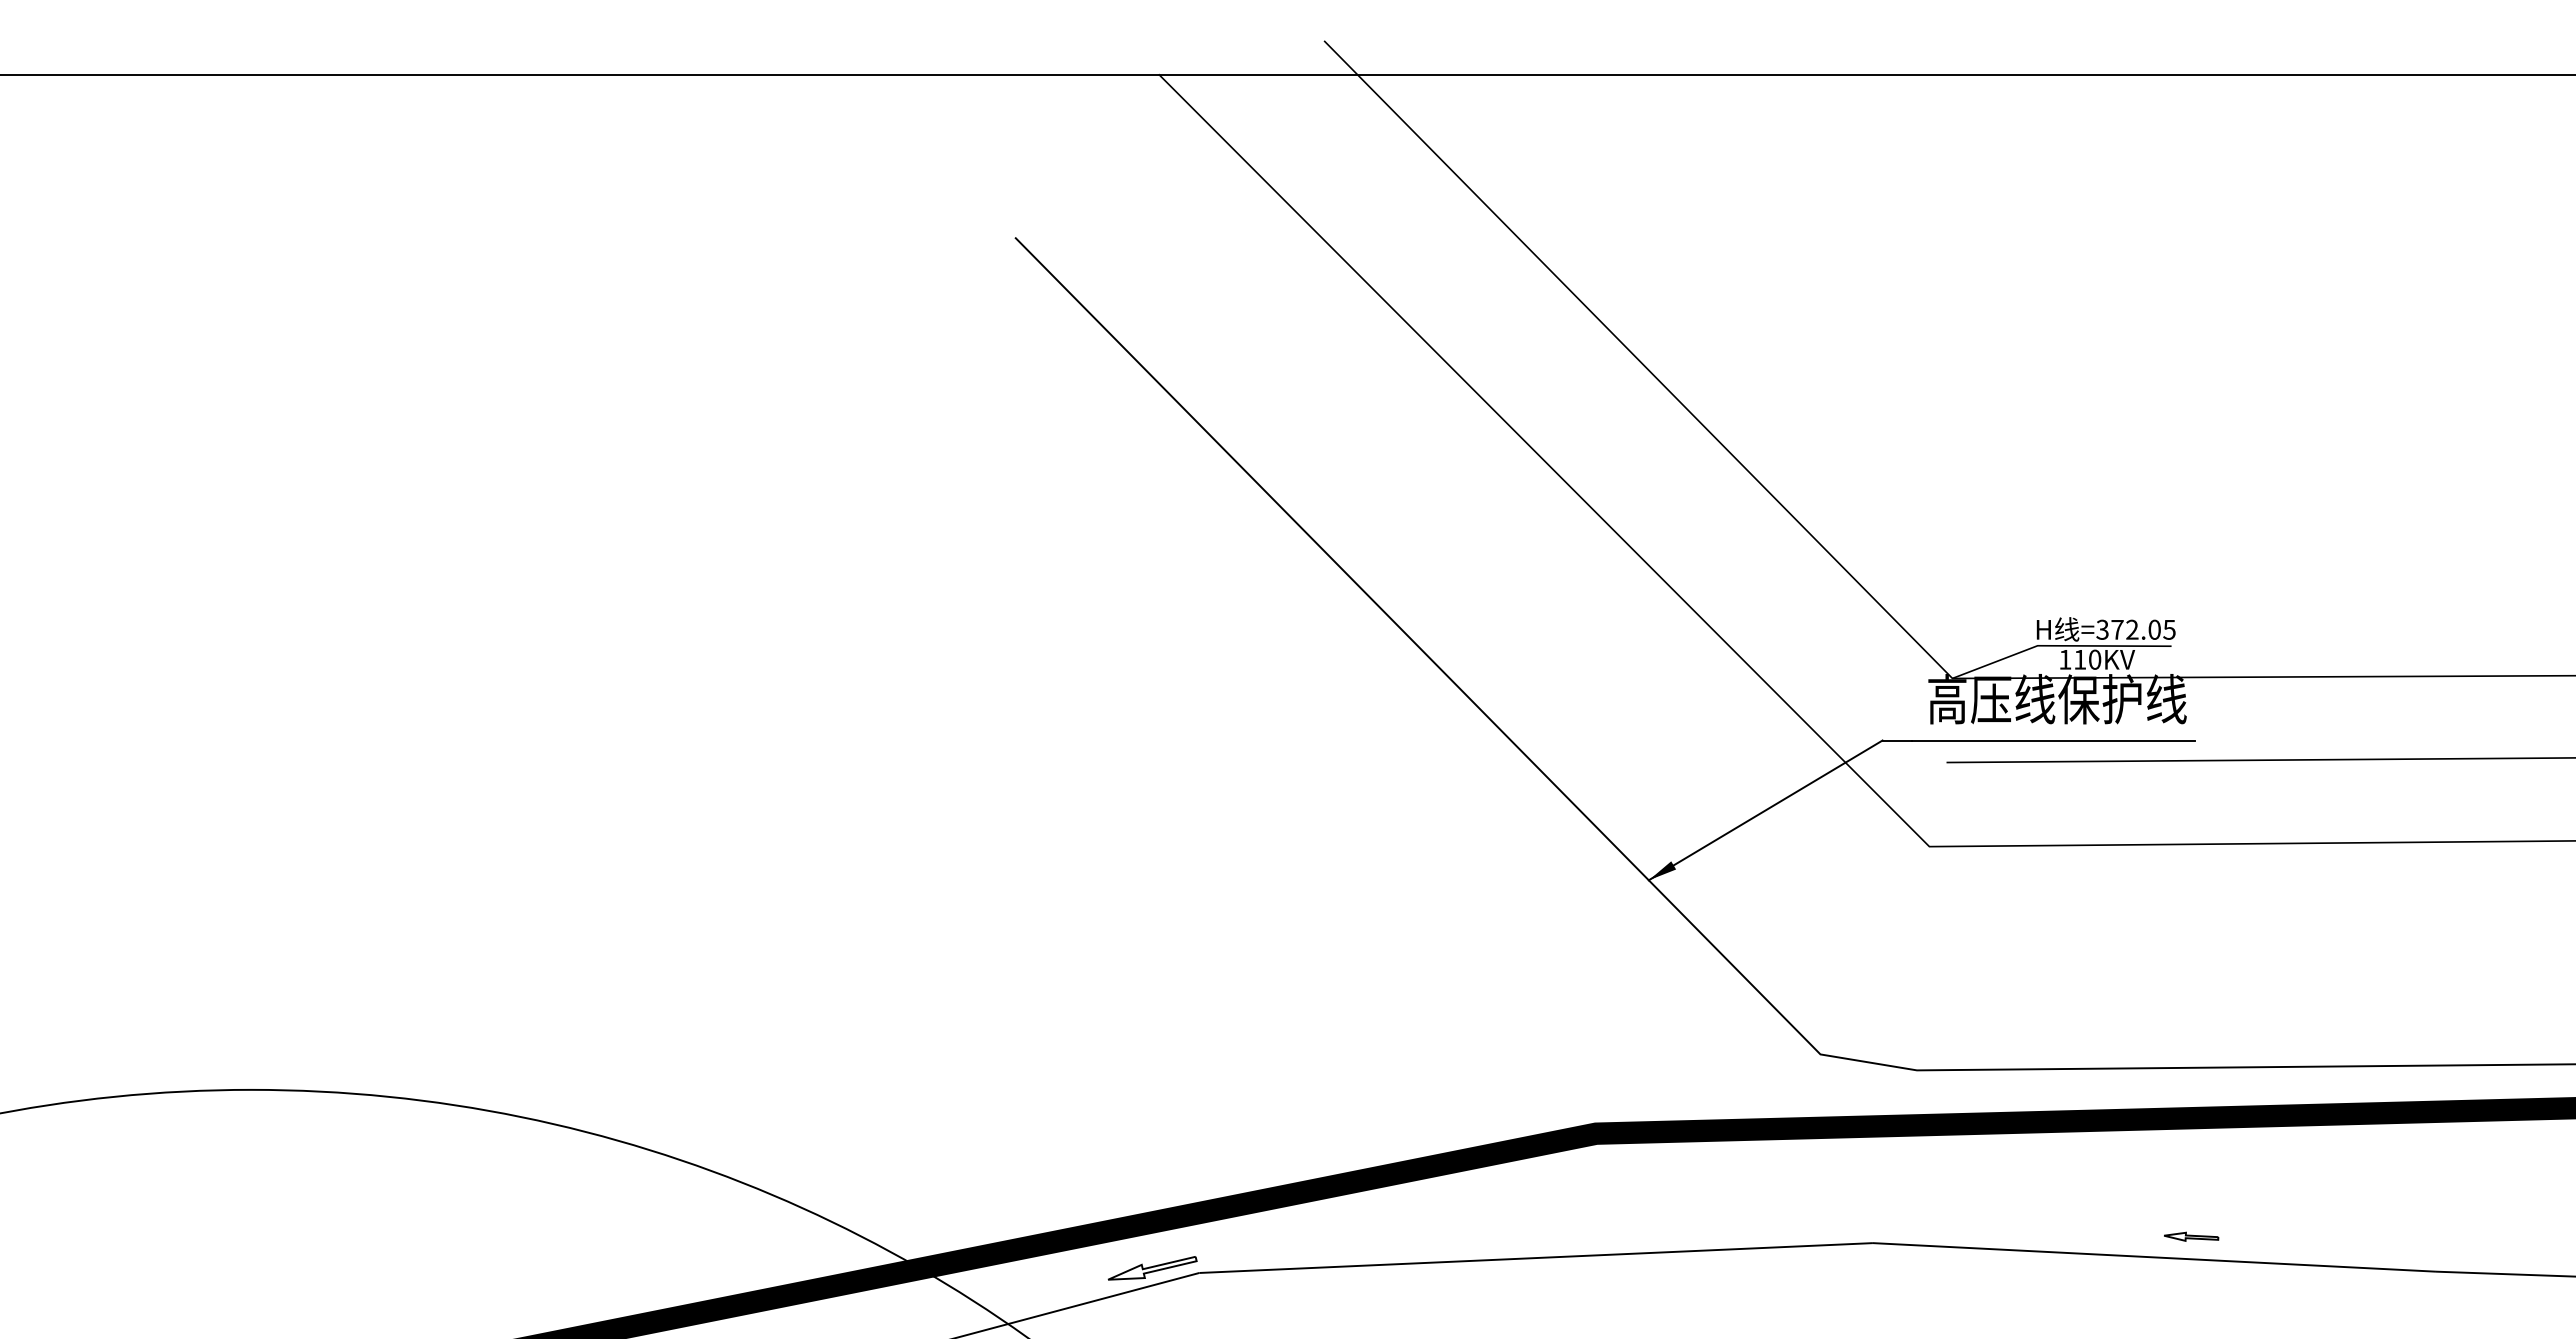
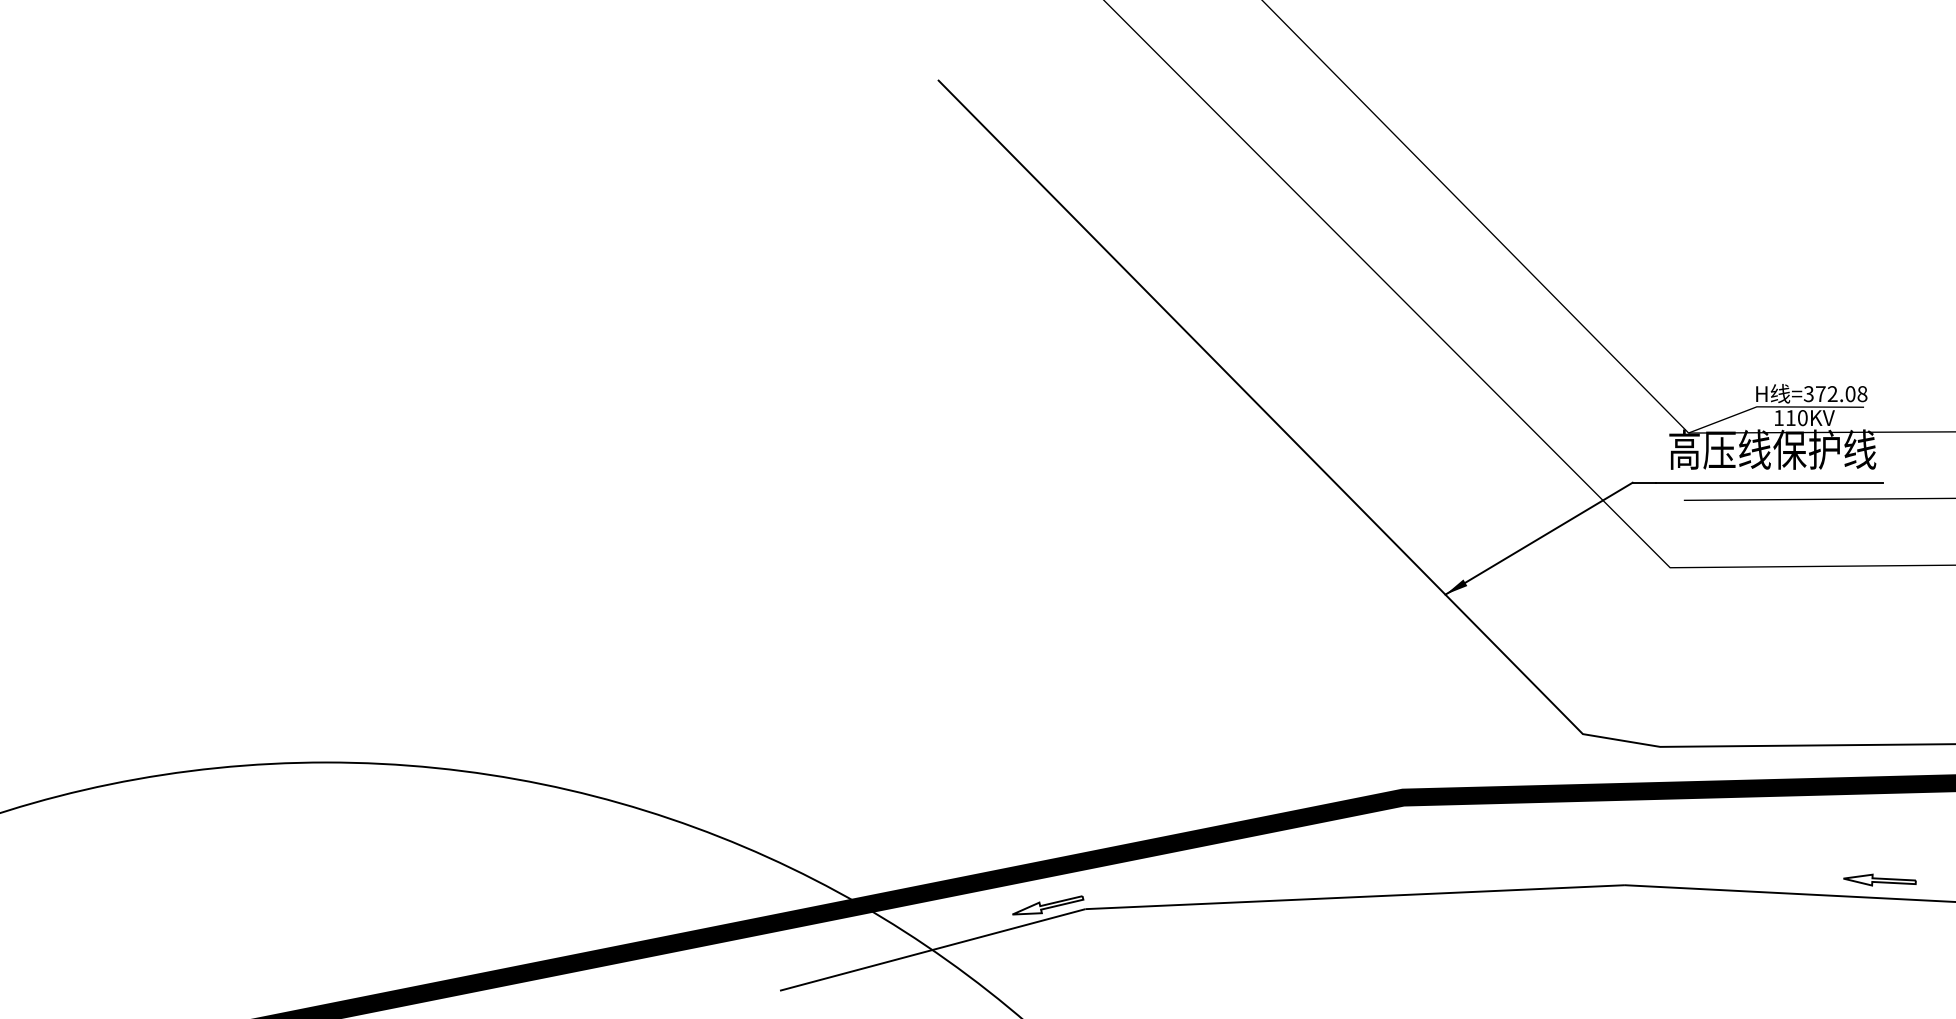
text: (2169, 629) -> (1862, 393), =372.05 -> =372.08
part: (2191, 1236) -> (1880, 879), size x1.67

